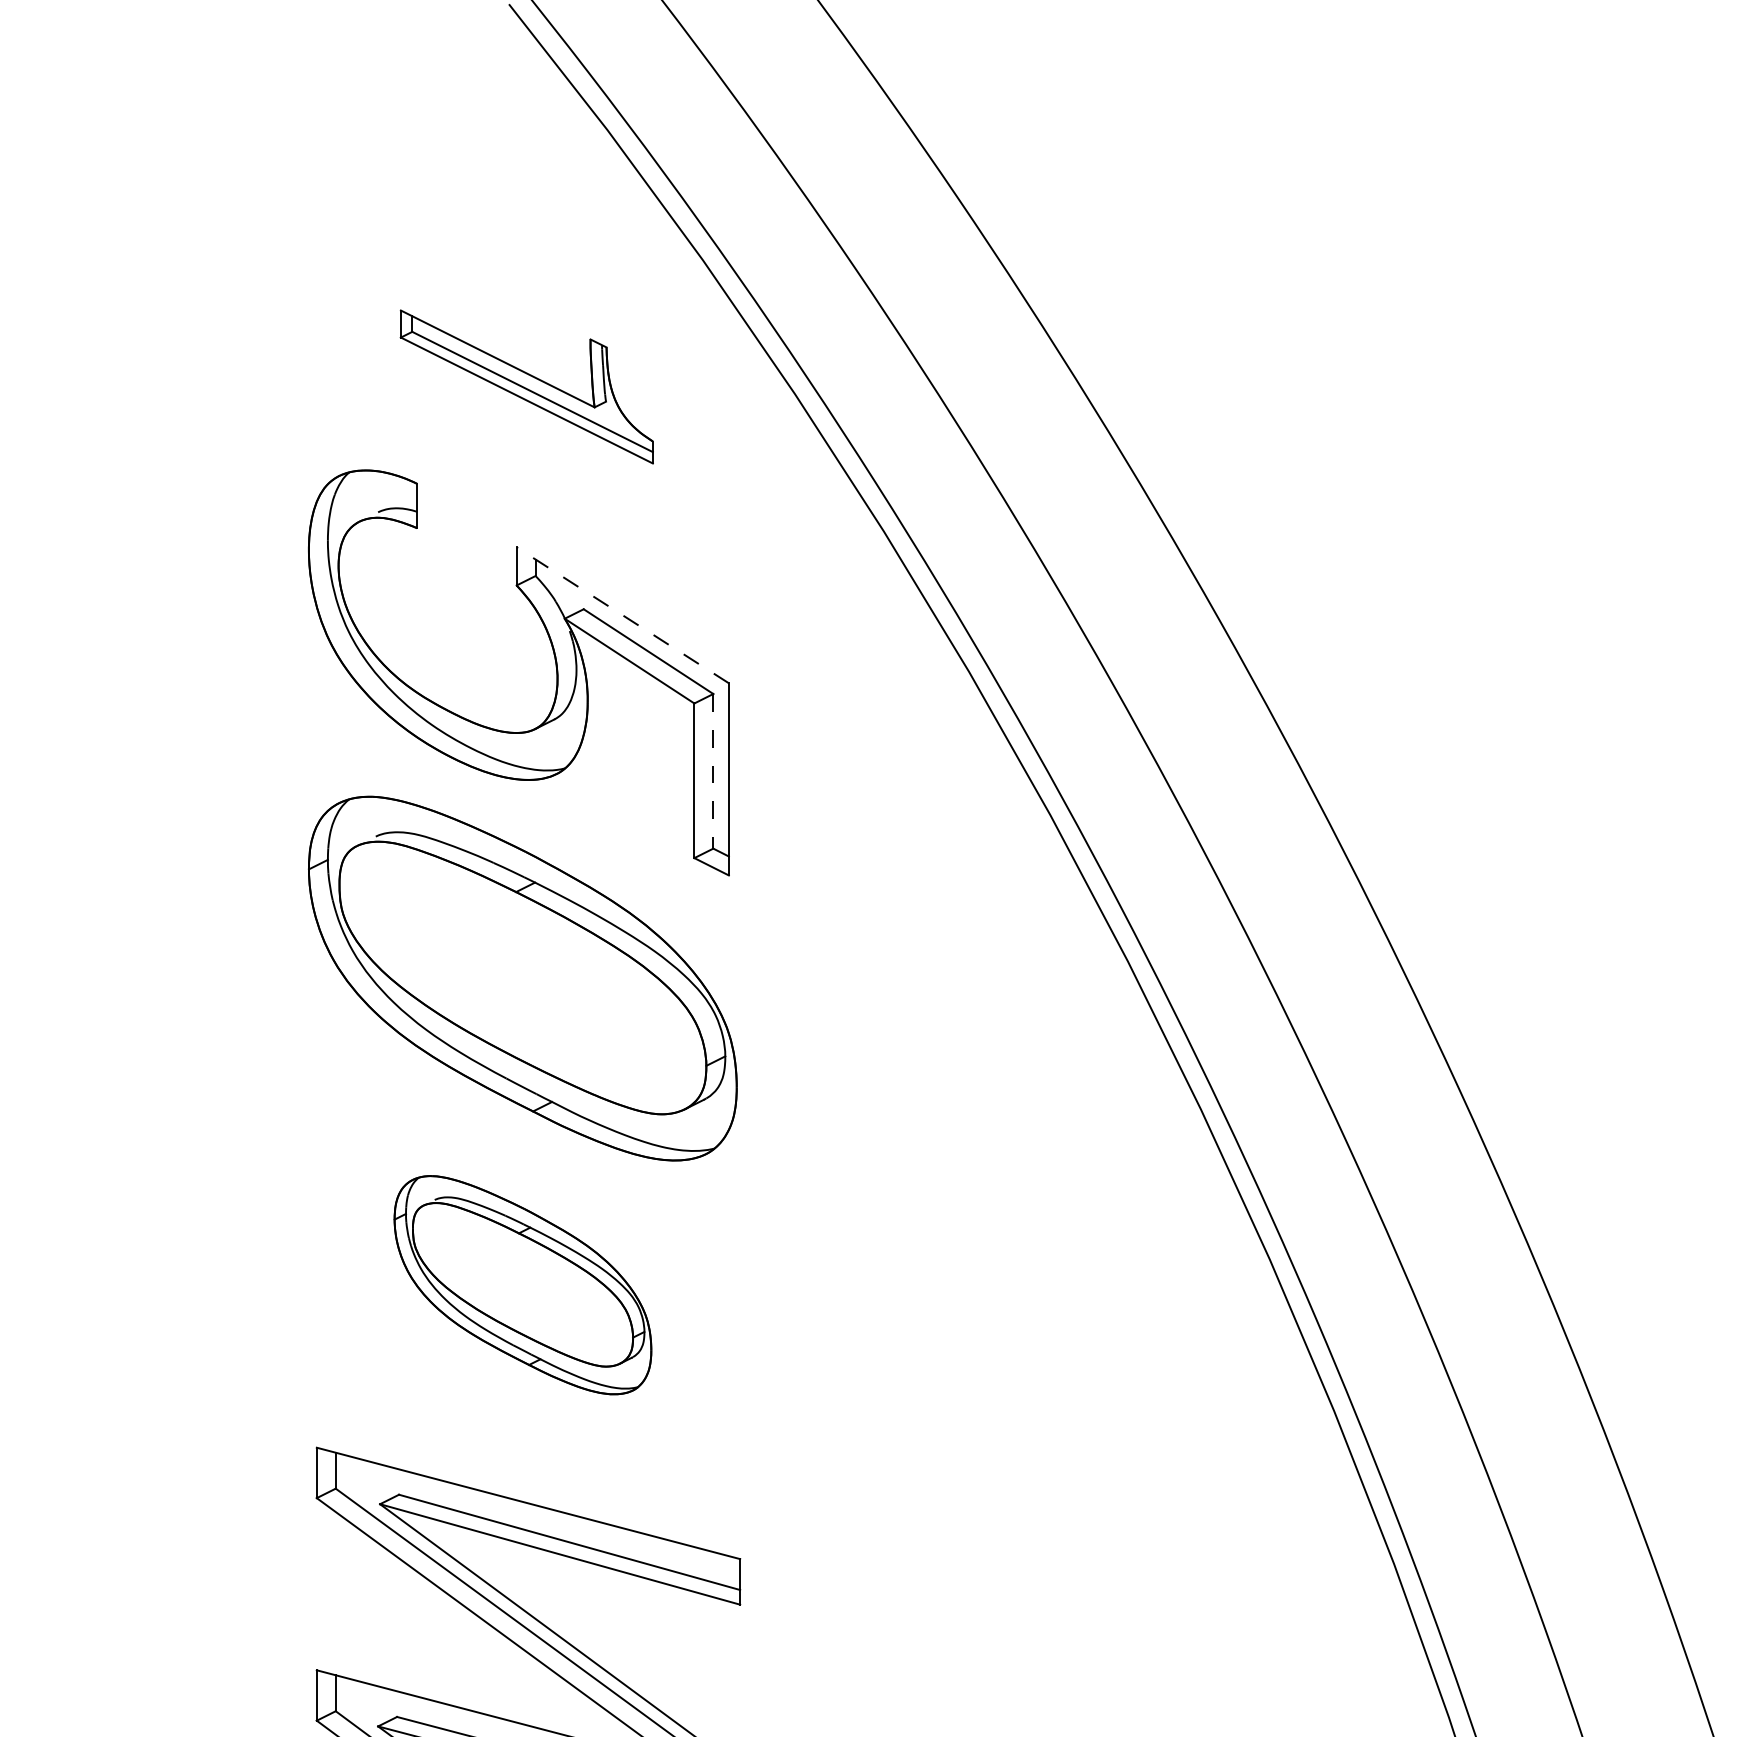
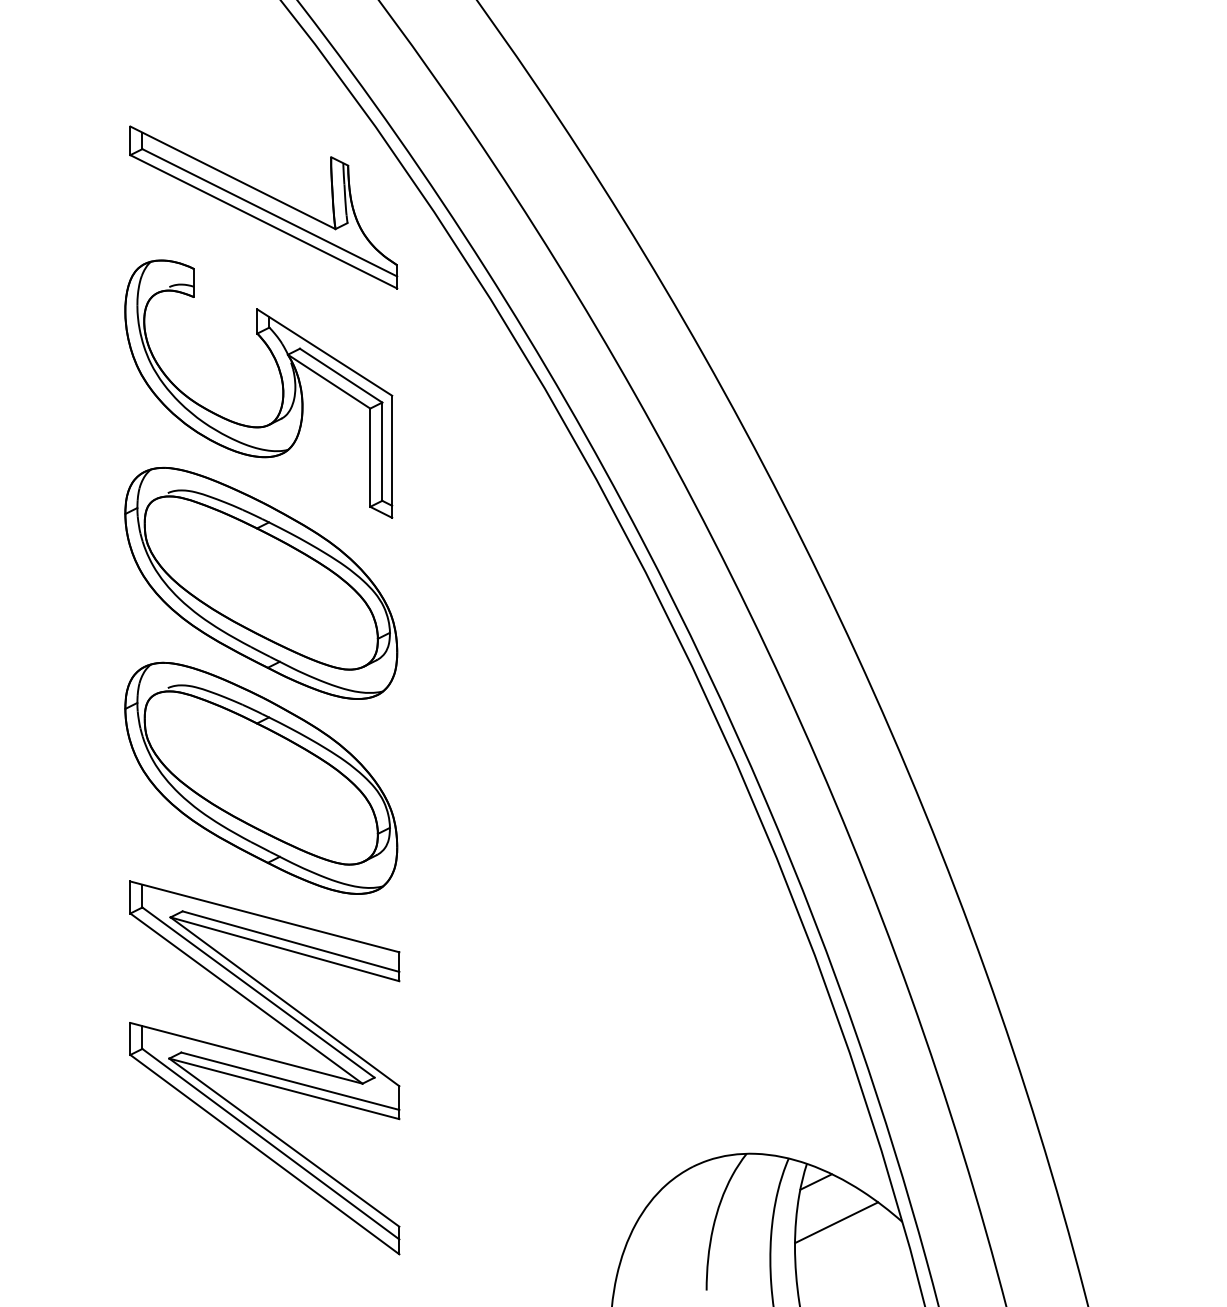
part: (526, 386) -> (263, 207), size x1.67
line: (622, 615) -> (324, 352), dashed -> solid
line: (713, 772) -> (382, 452), dashed -> solid
part: (523, 1284) -> (261, 777), size x1.67

